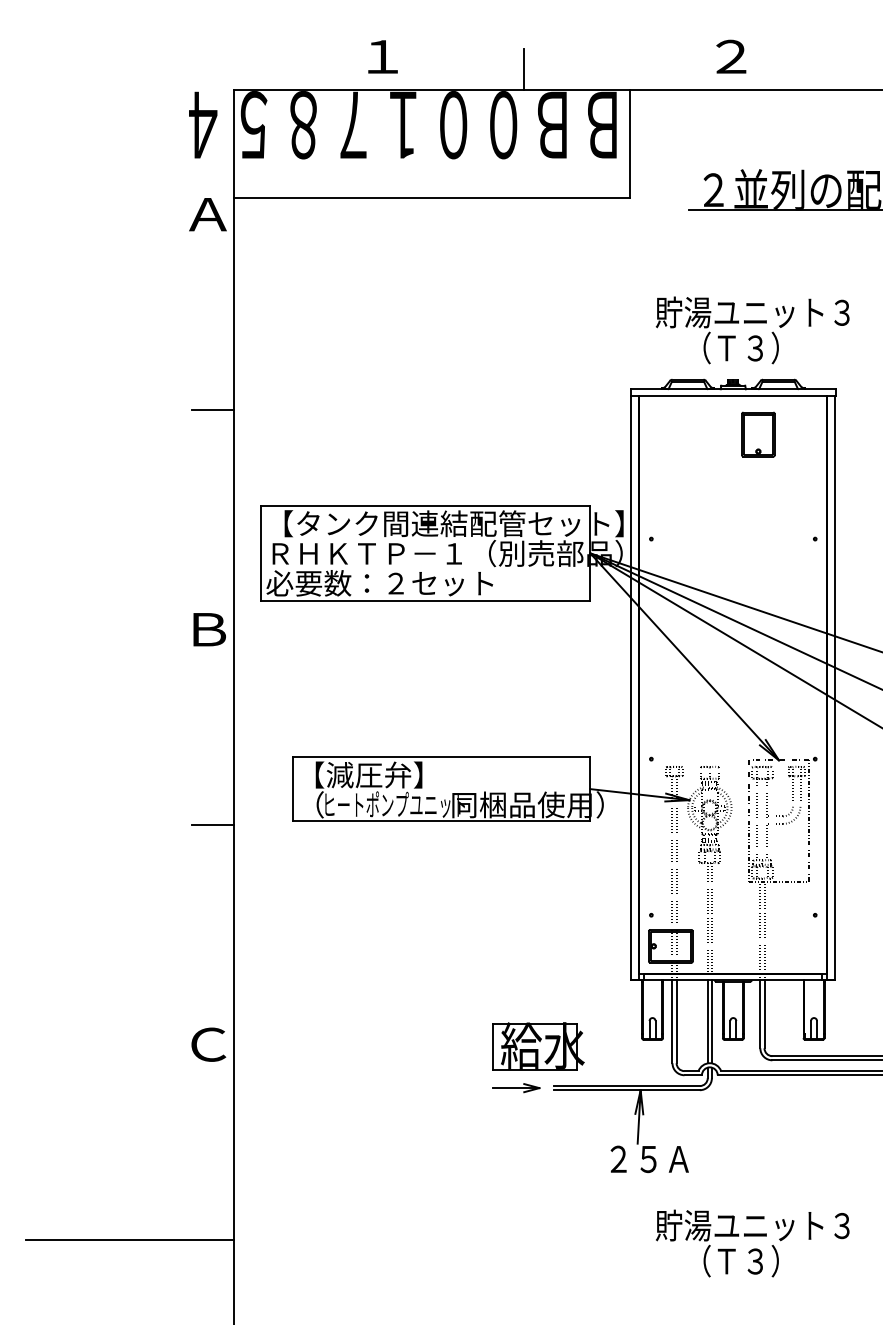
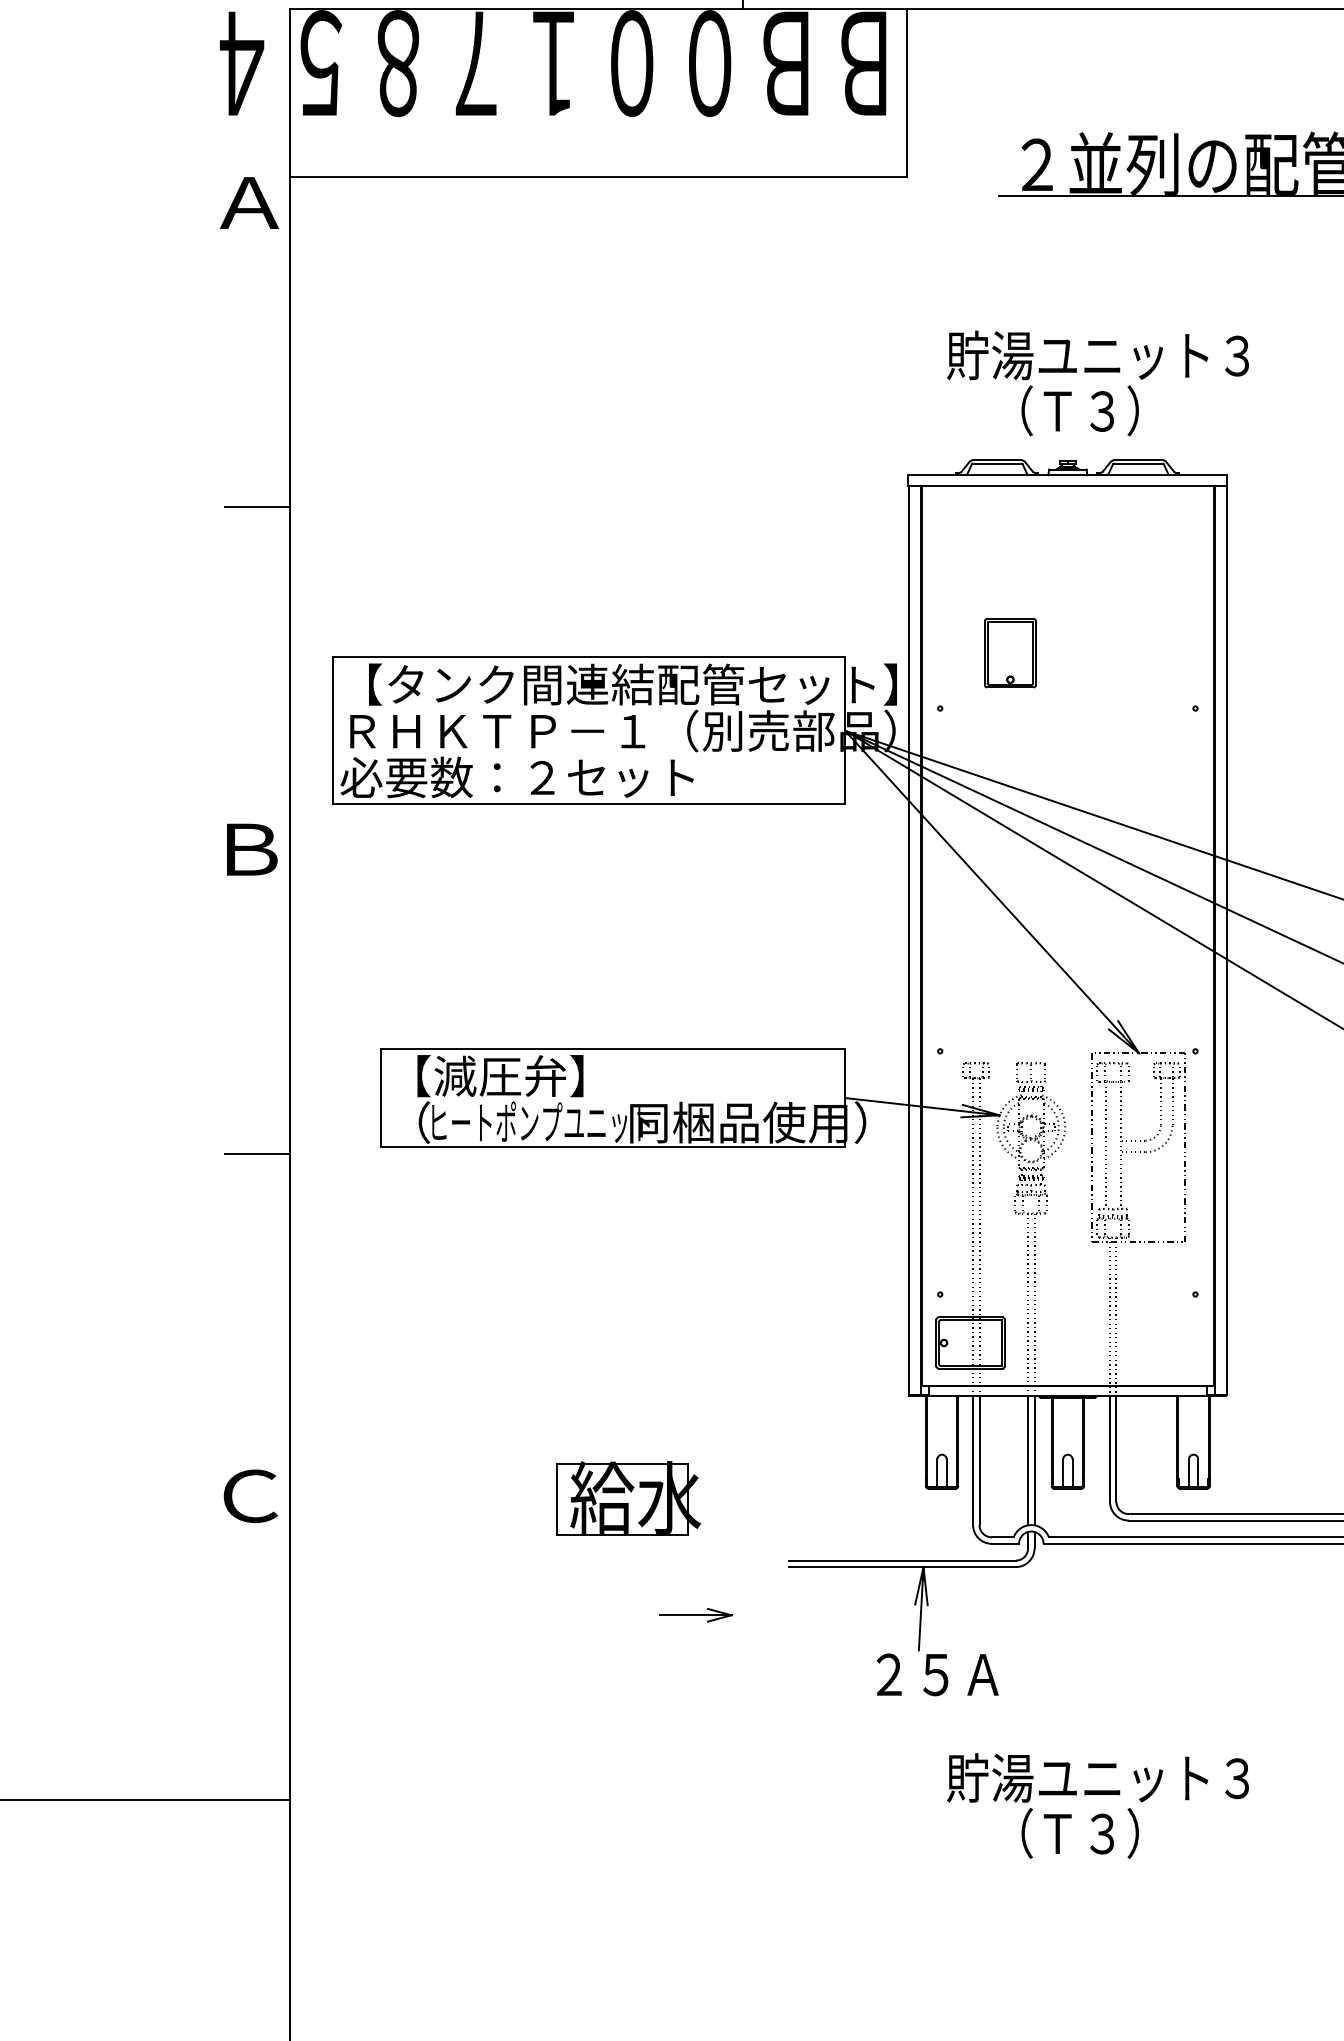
part: (758, 434) -> (1010, 653), moved
part: (538, 1046) -> (628, 1499), moved
part: (516, 1088) -> (695, 1615), moved

